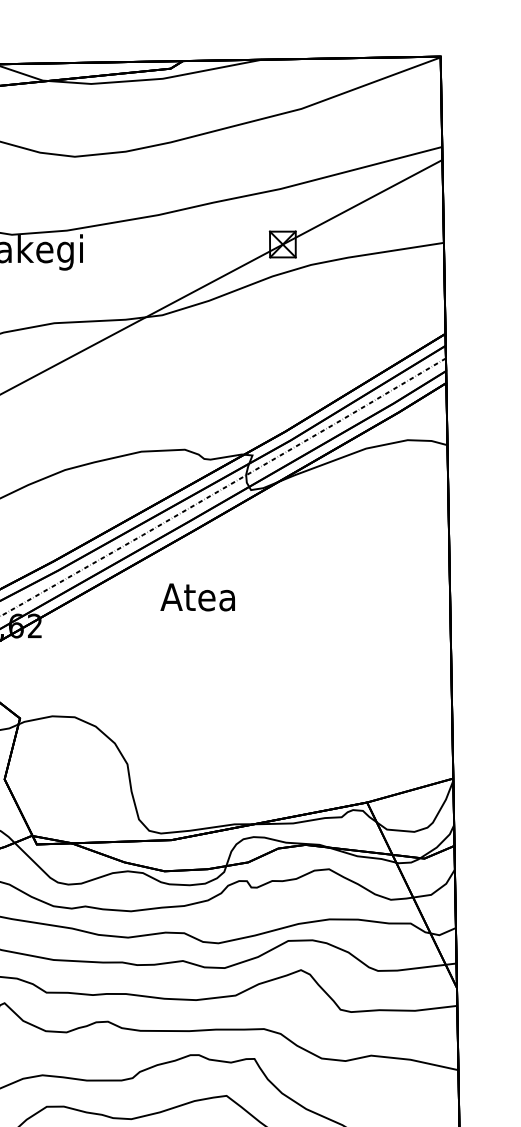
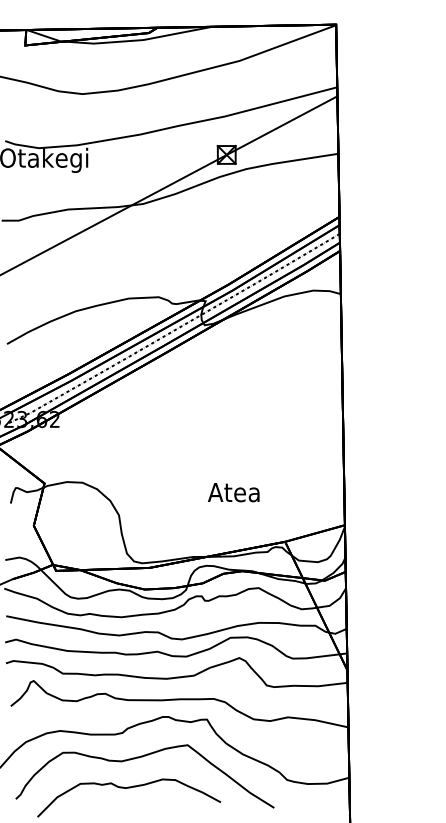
text: (197, 597) -> (233, 492), moved

